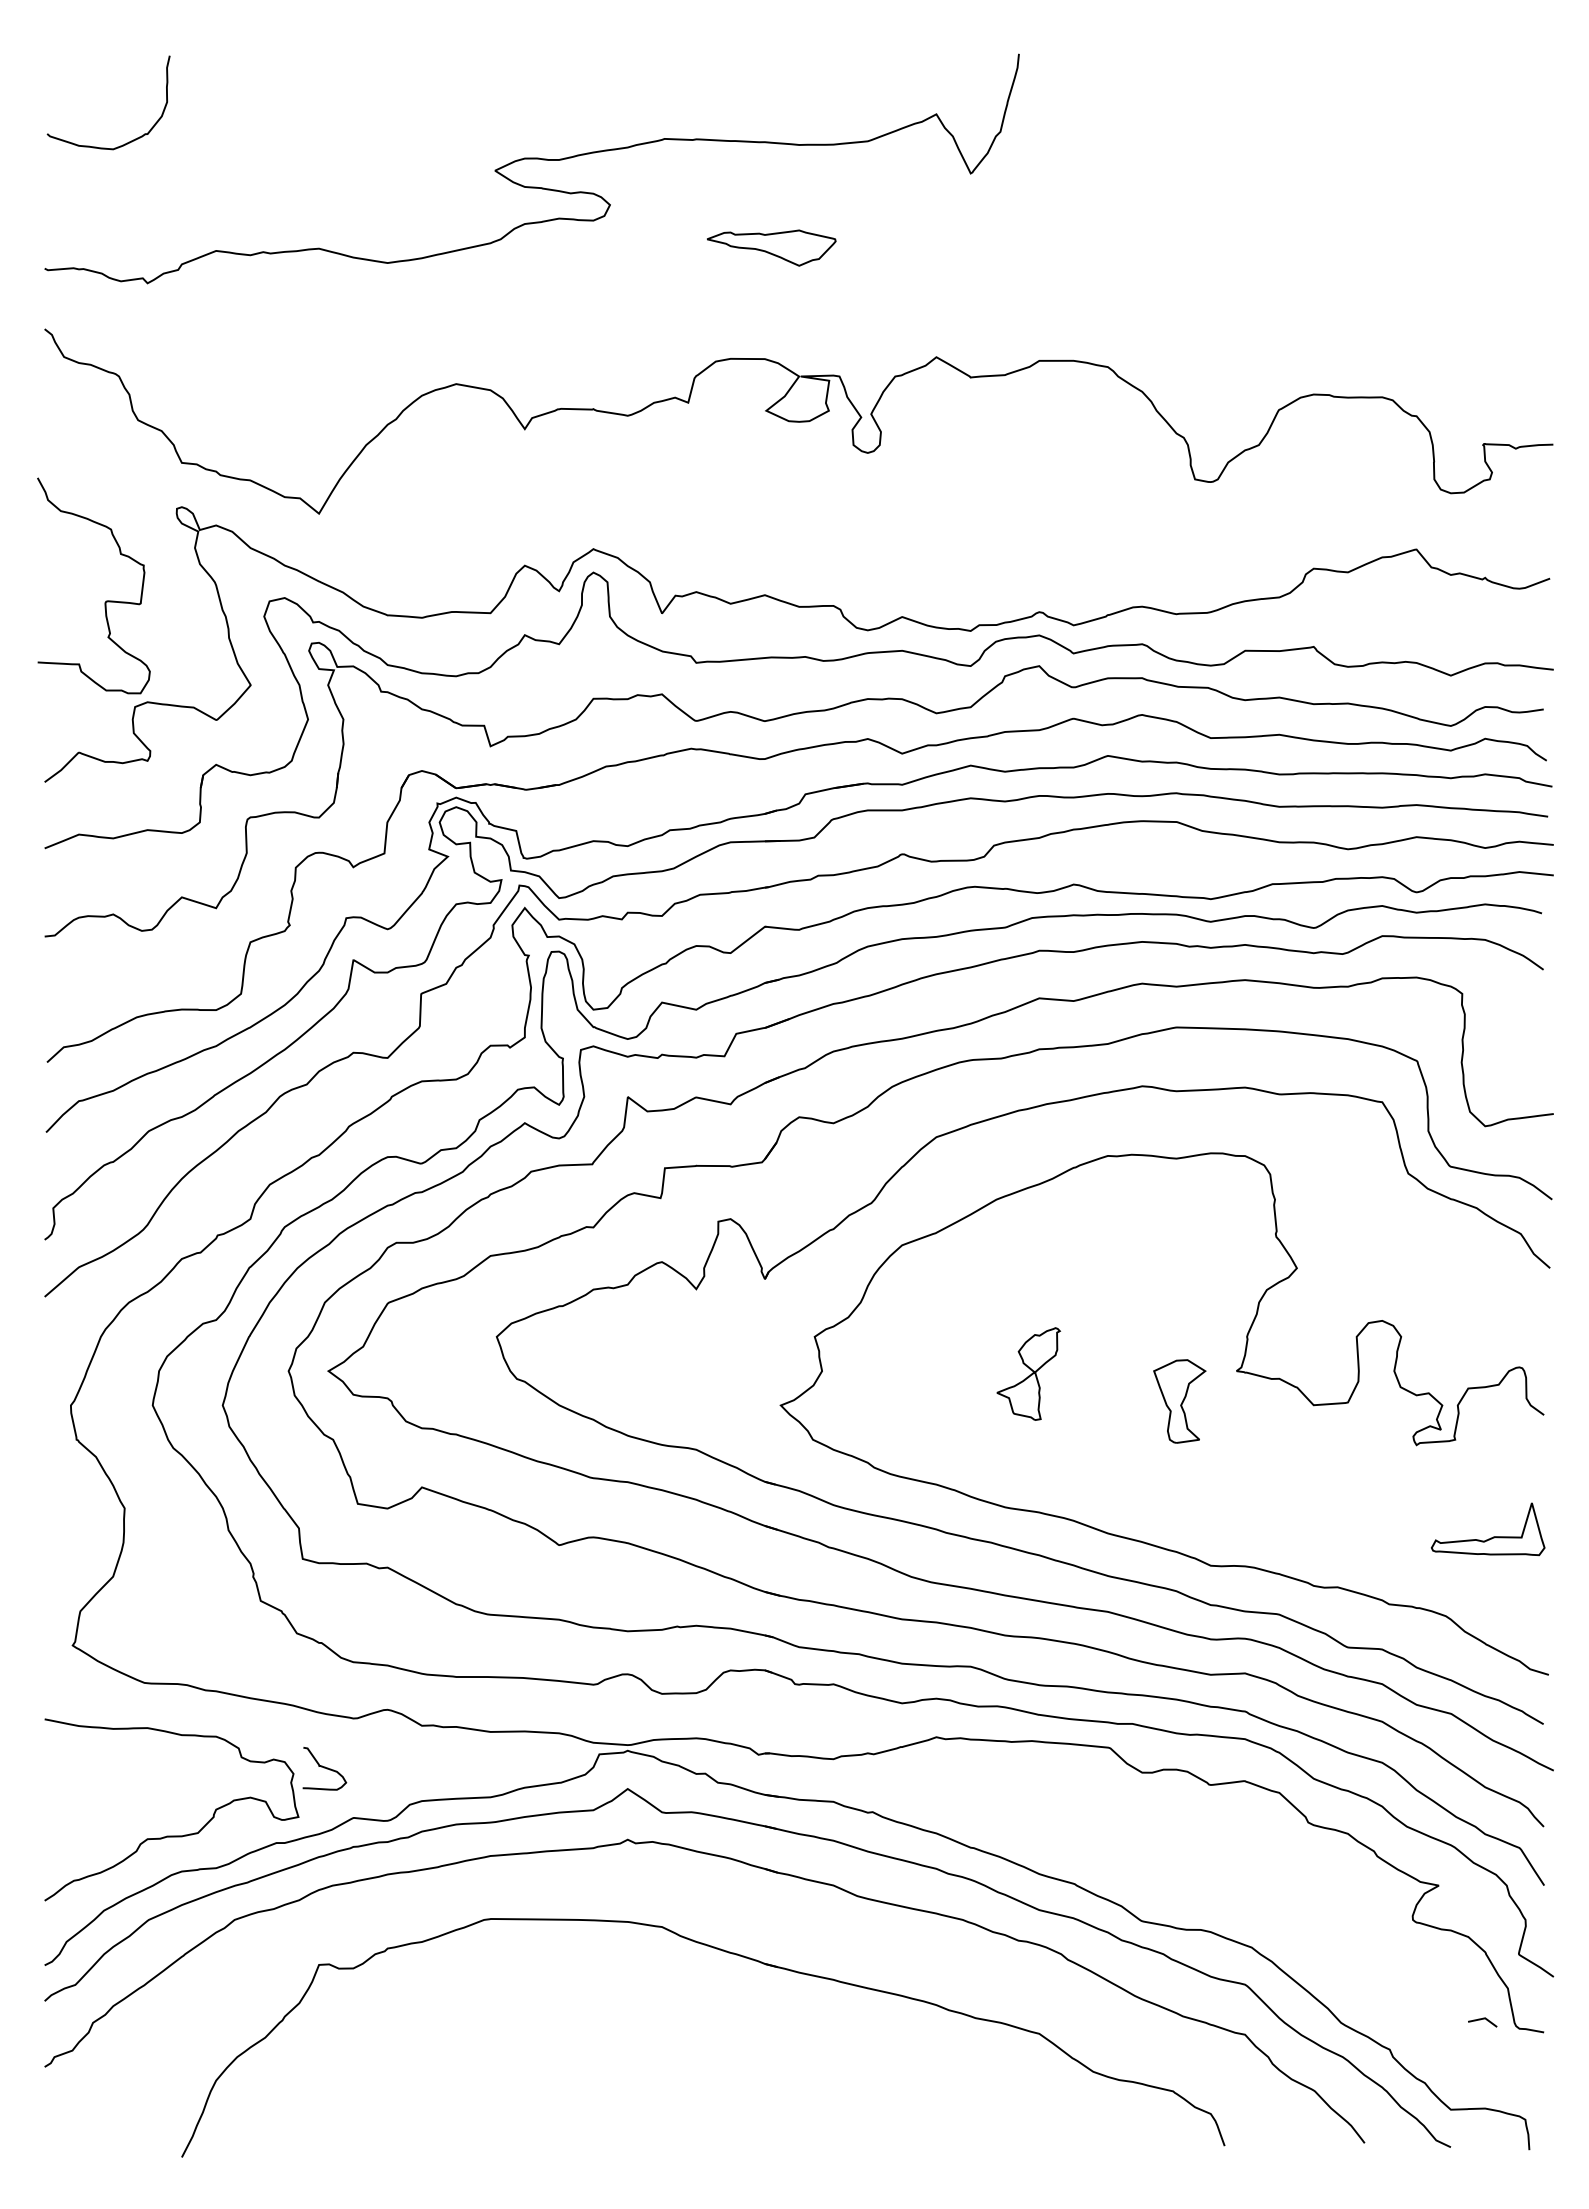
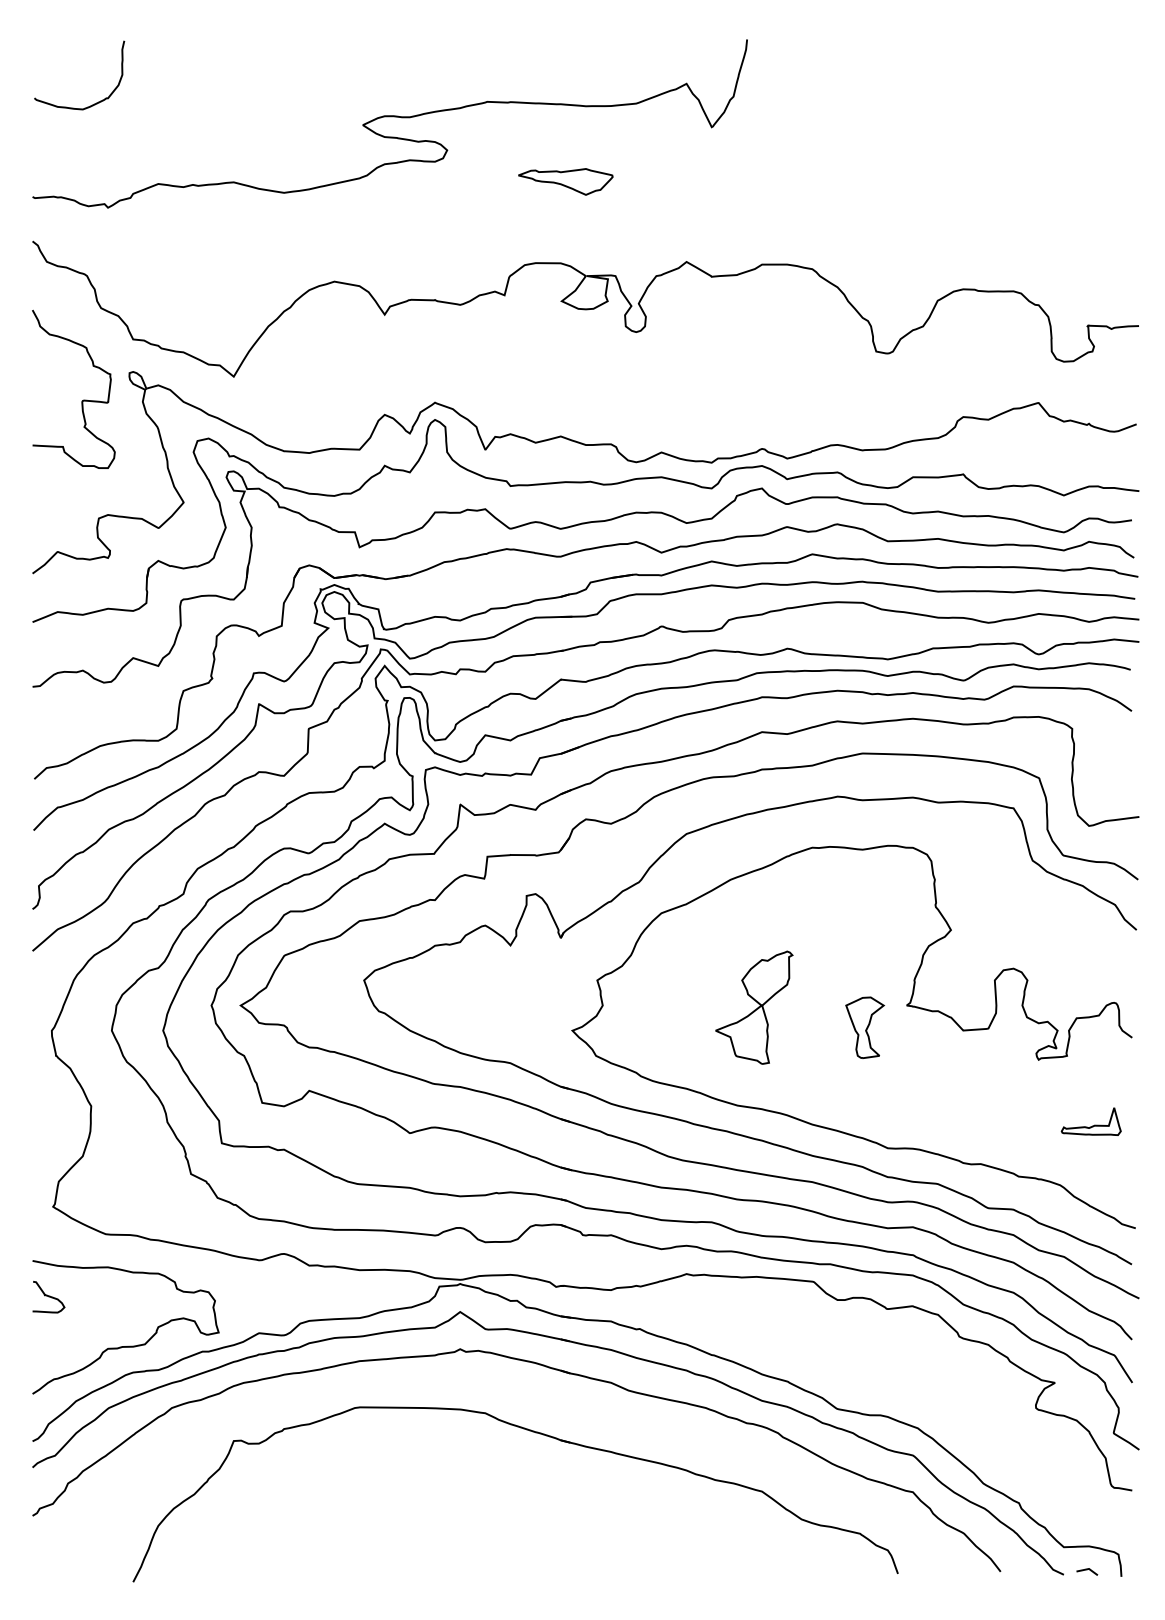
curve: (106, 600) -> (83, 400), moved
part: (1028, 1373) -> (754, 1007), size x1.67
part: (1488, 1529) -> (1091, 1121), size x0.71
curve: (324, 1768) -> (48, 1296), moved
line: (1480, 2020) -> (1085, 1570), moved

